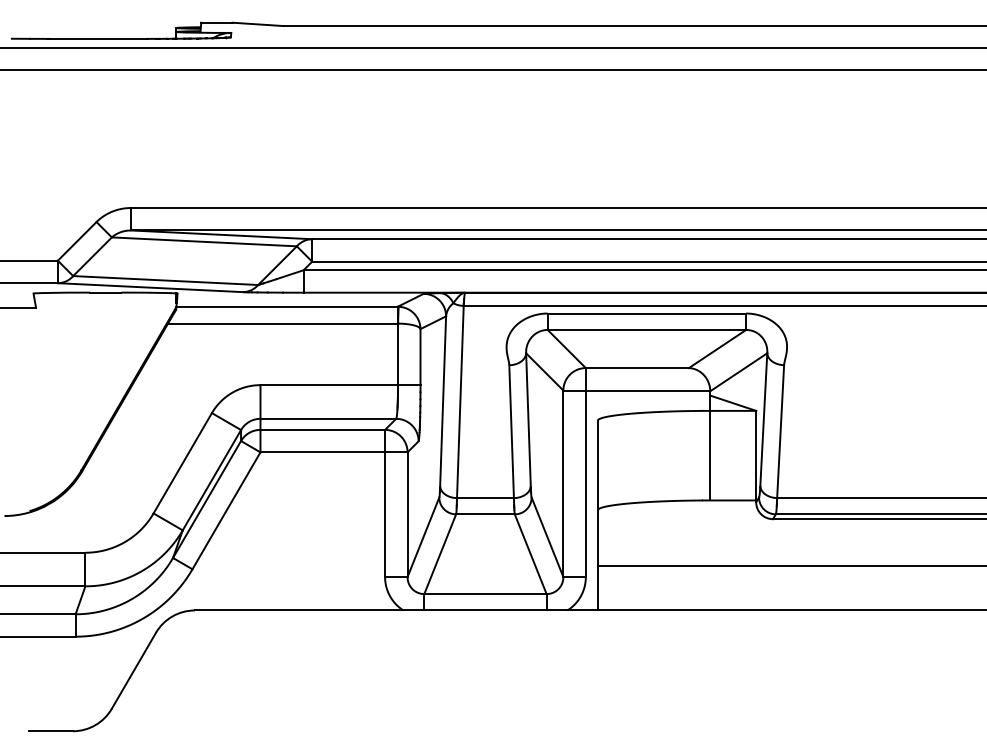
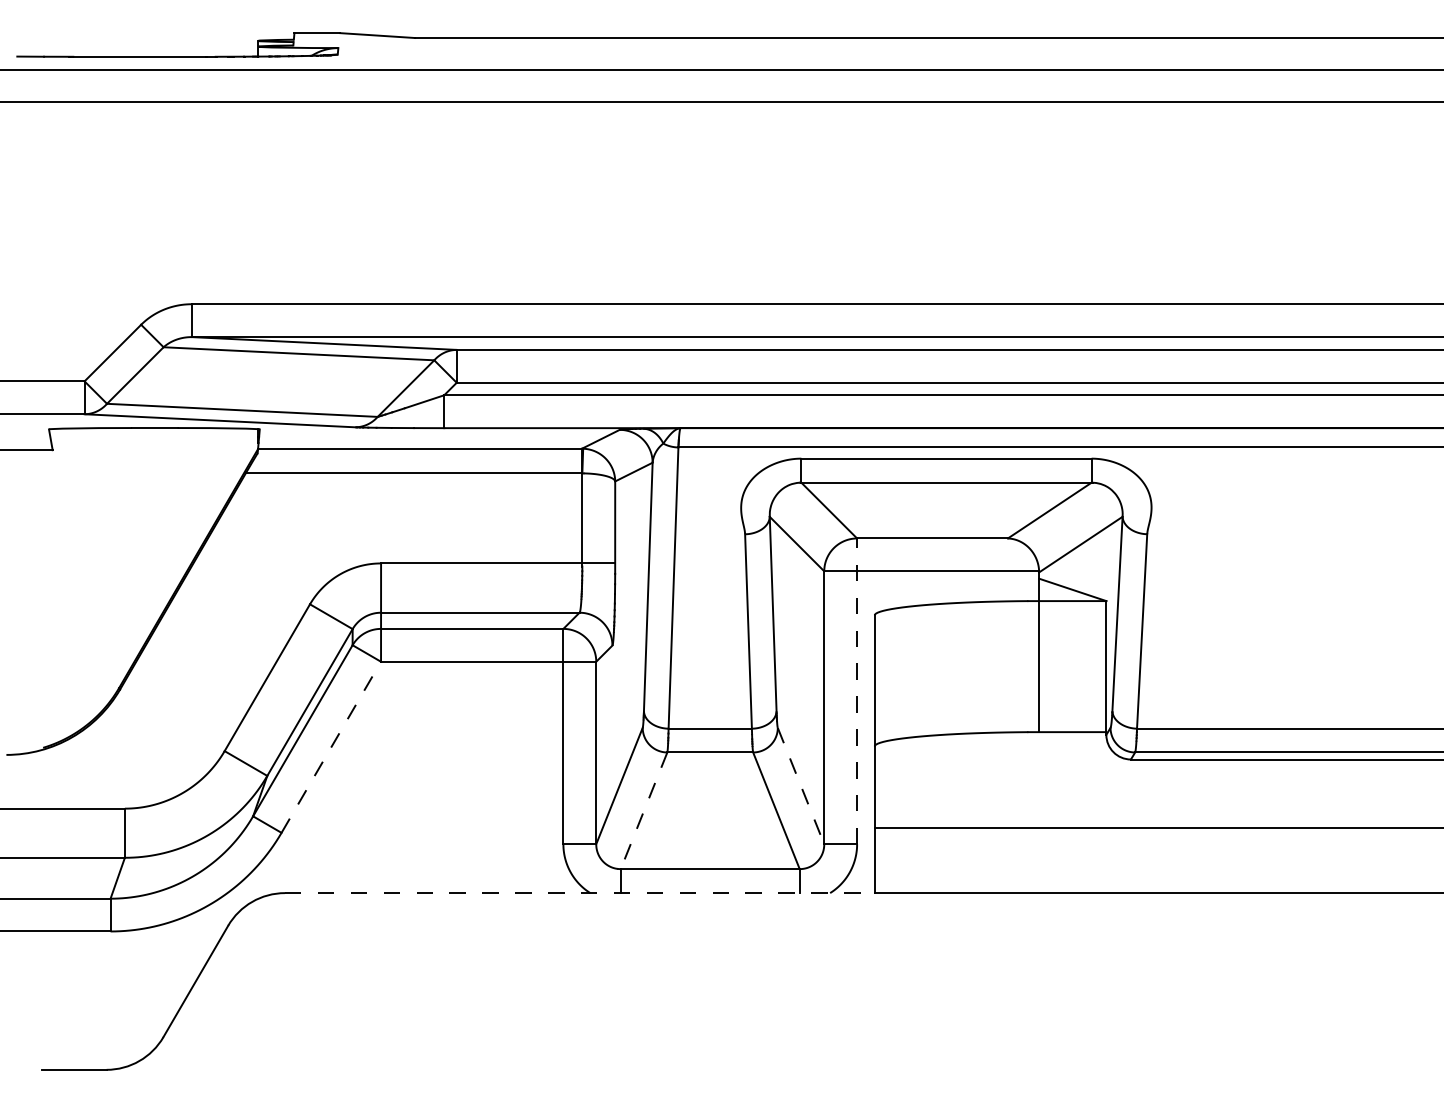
line: (585, 472) -> (856, 691), solid -> dashed
line: (226, 510) -> (331, 746), solid -> dashed
line: (547, 537) -> (801, 786), solid -> dashed
line: (440, 554) -> (644, 811), solid -> dashed
line: (396, 610) -> (580, 893), solid -> dashed

